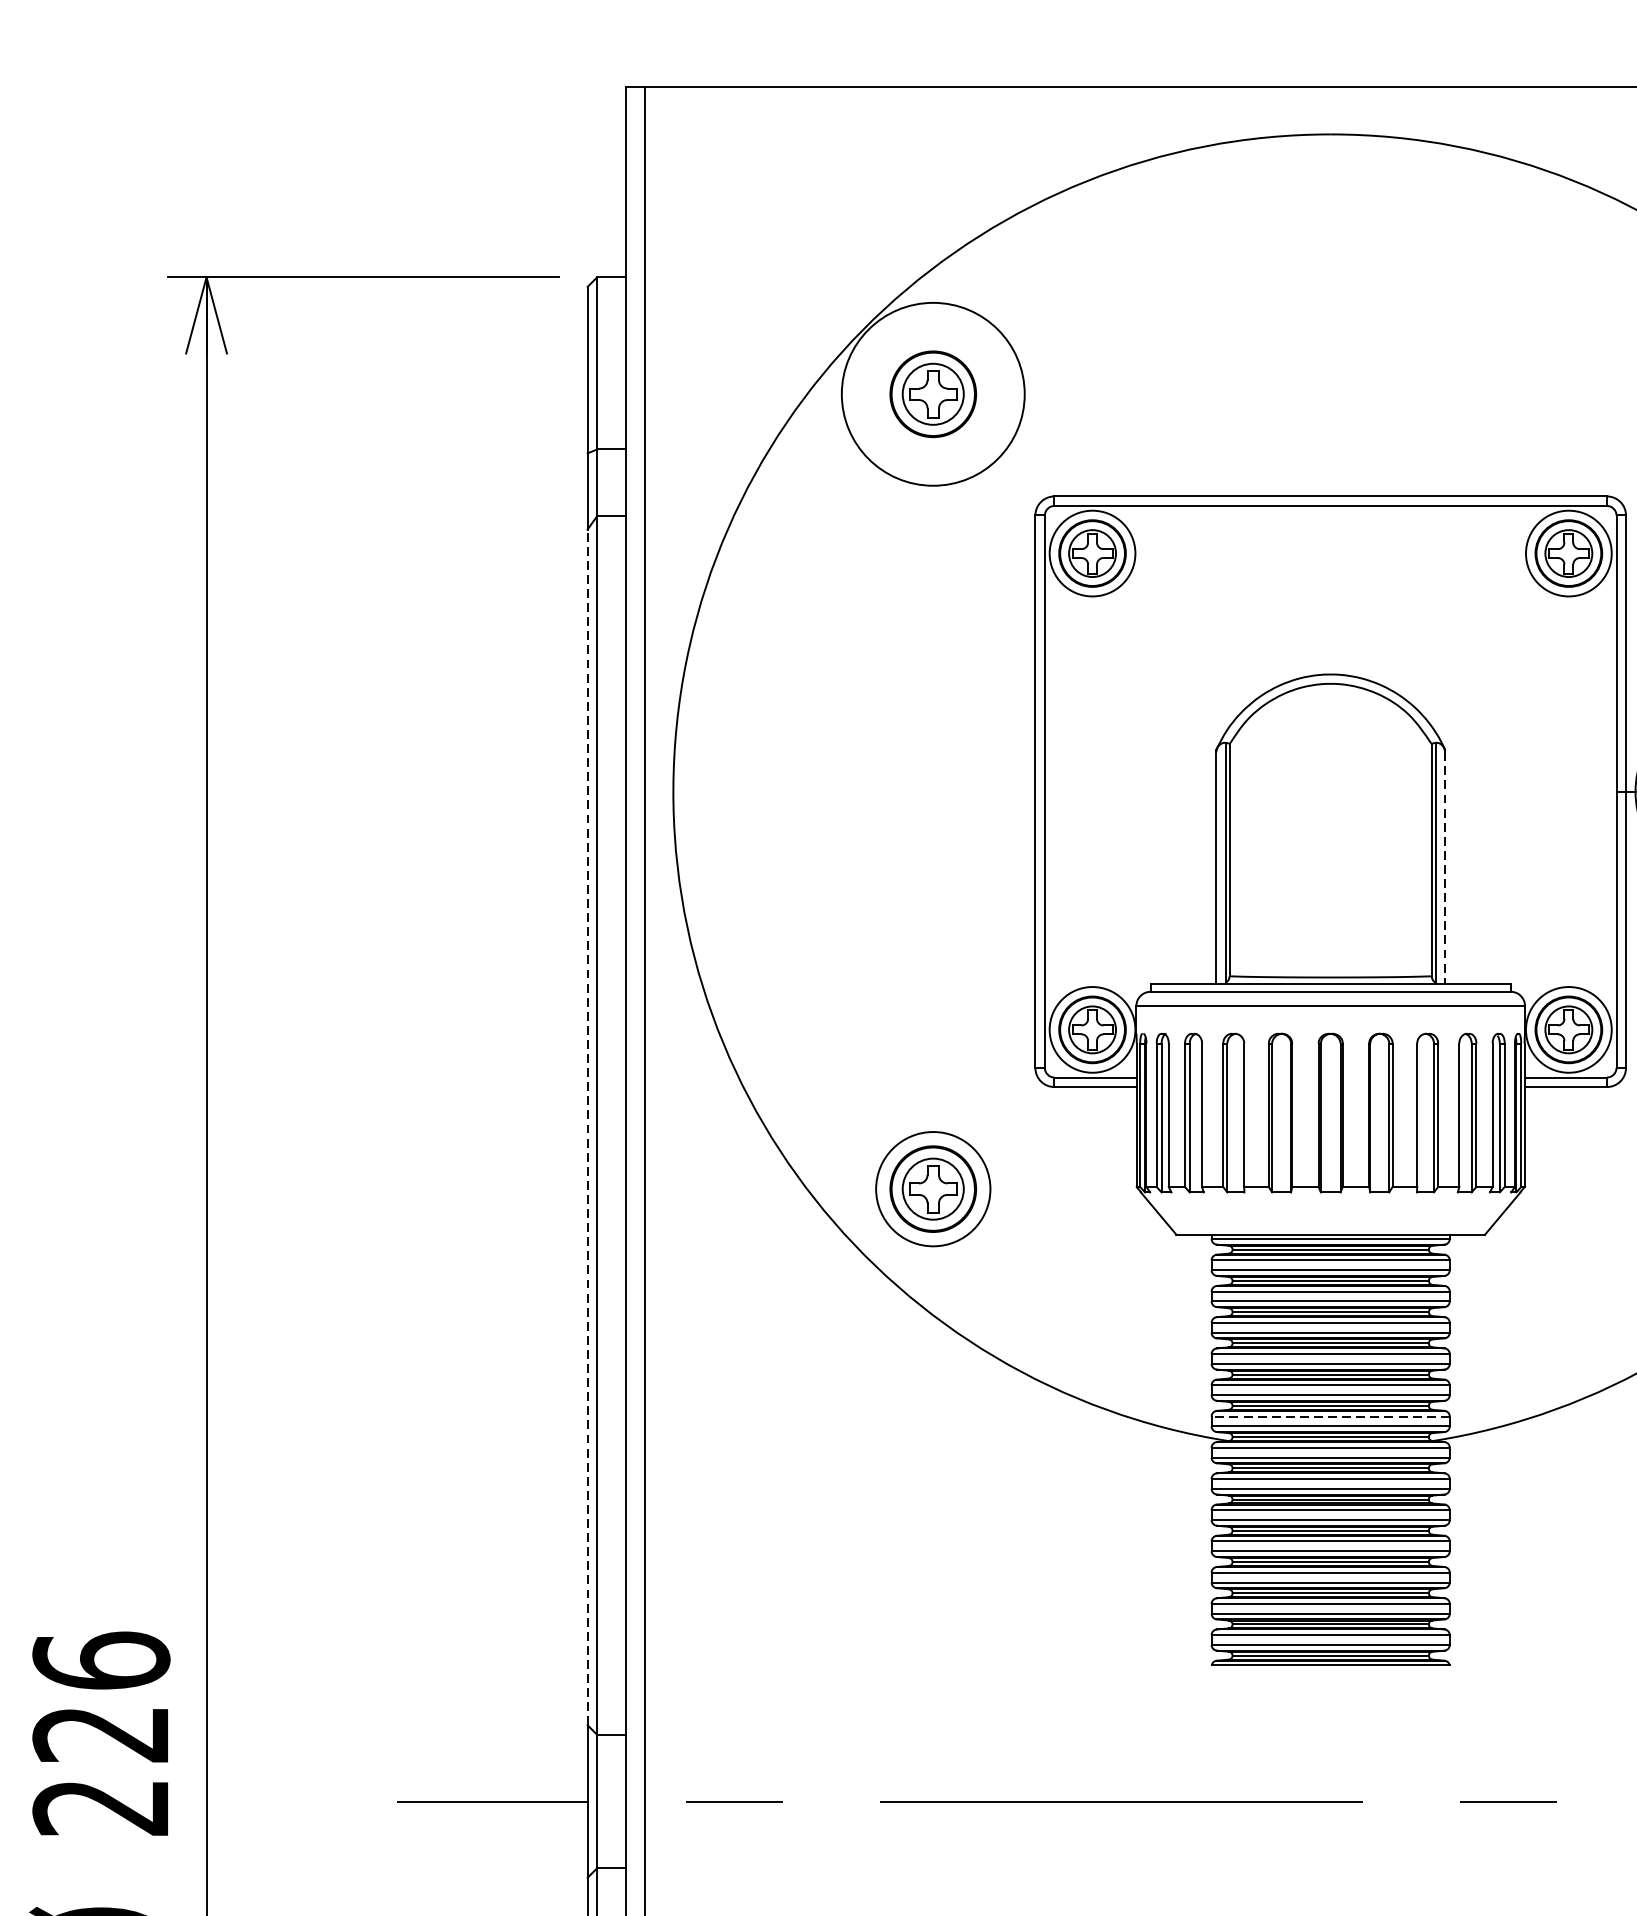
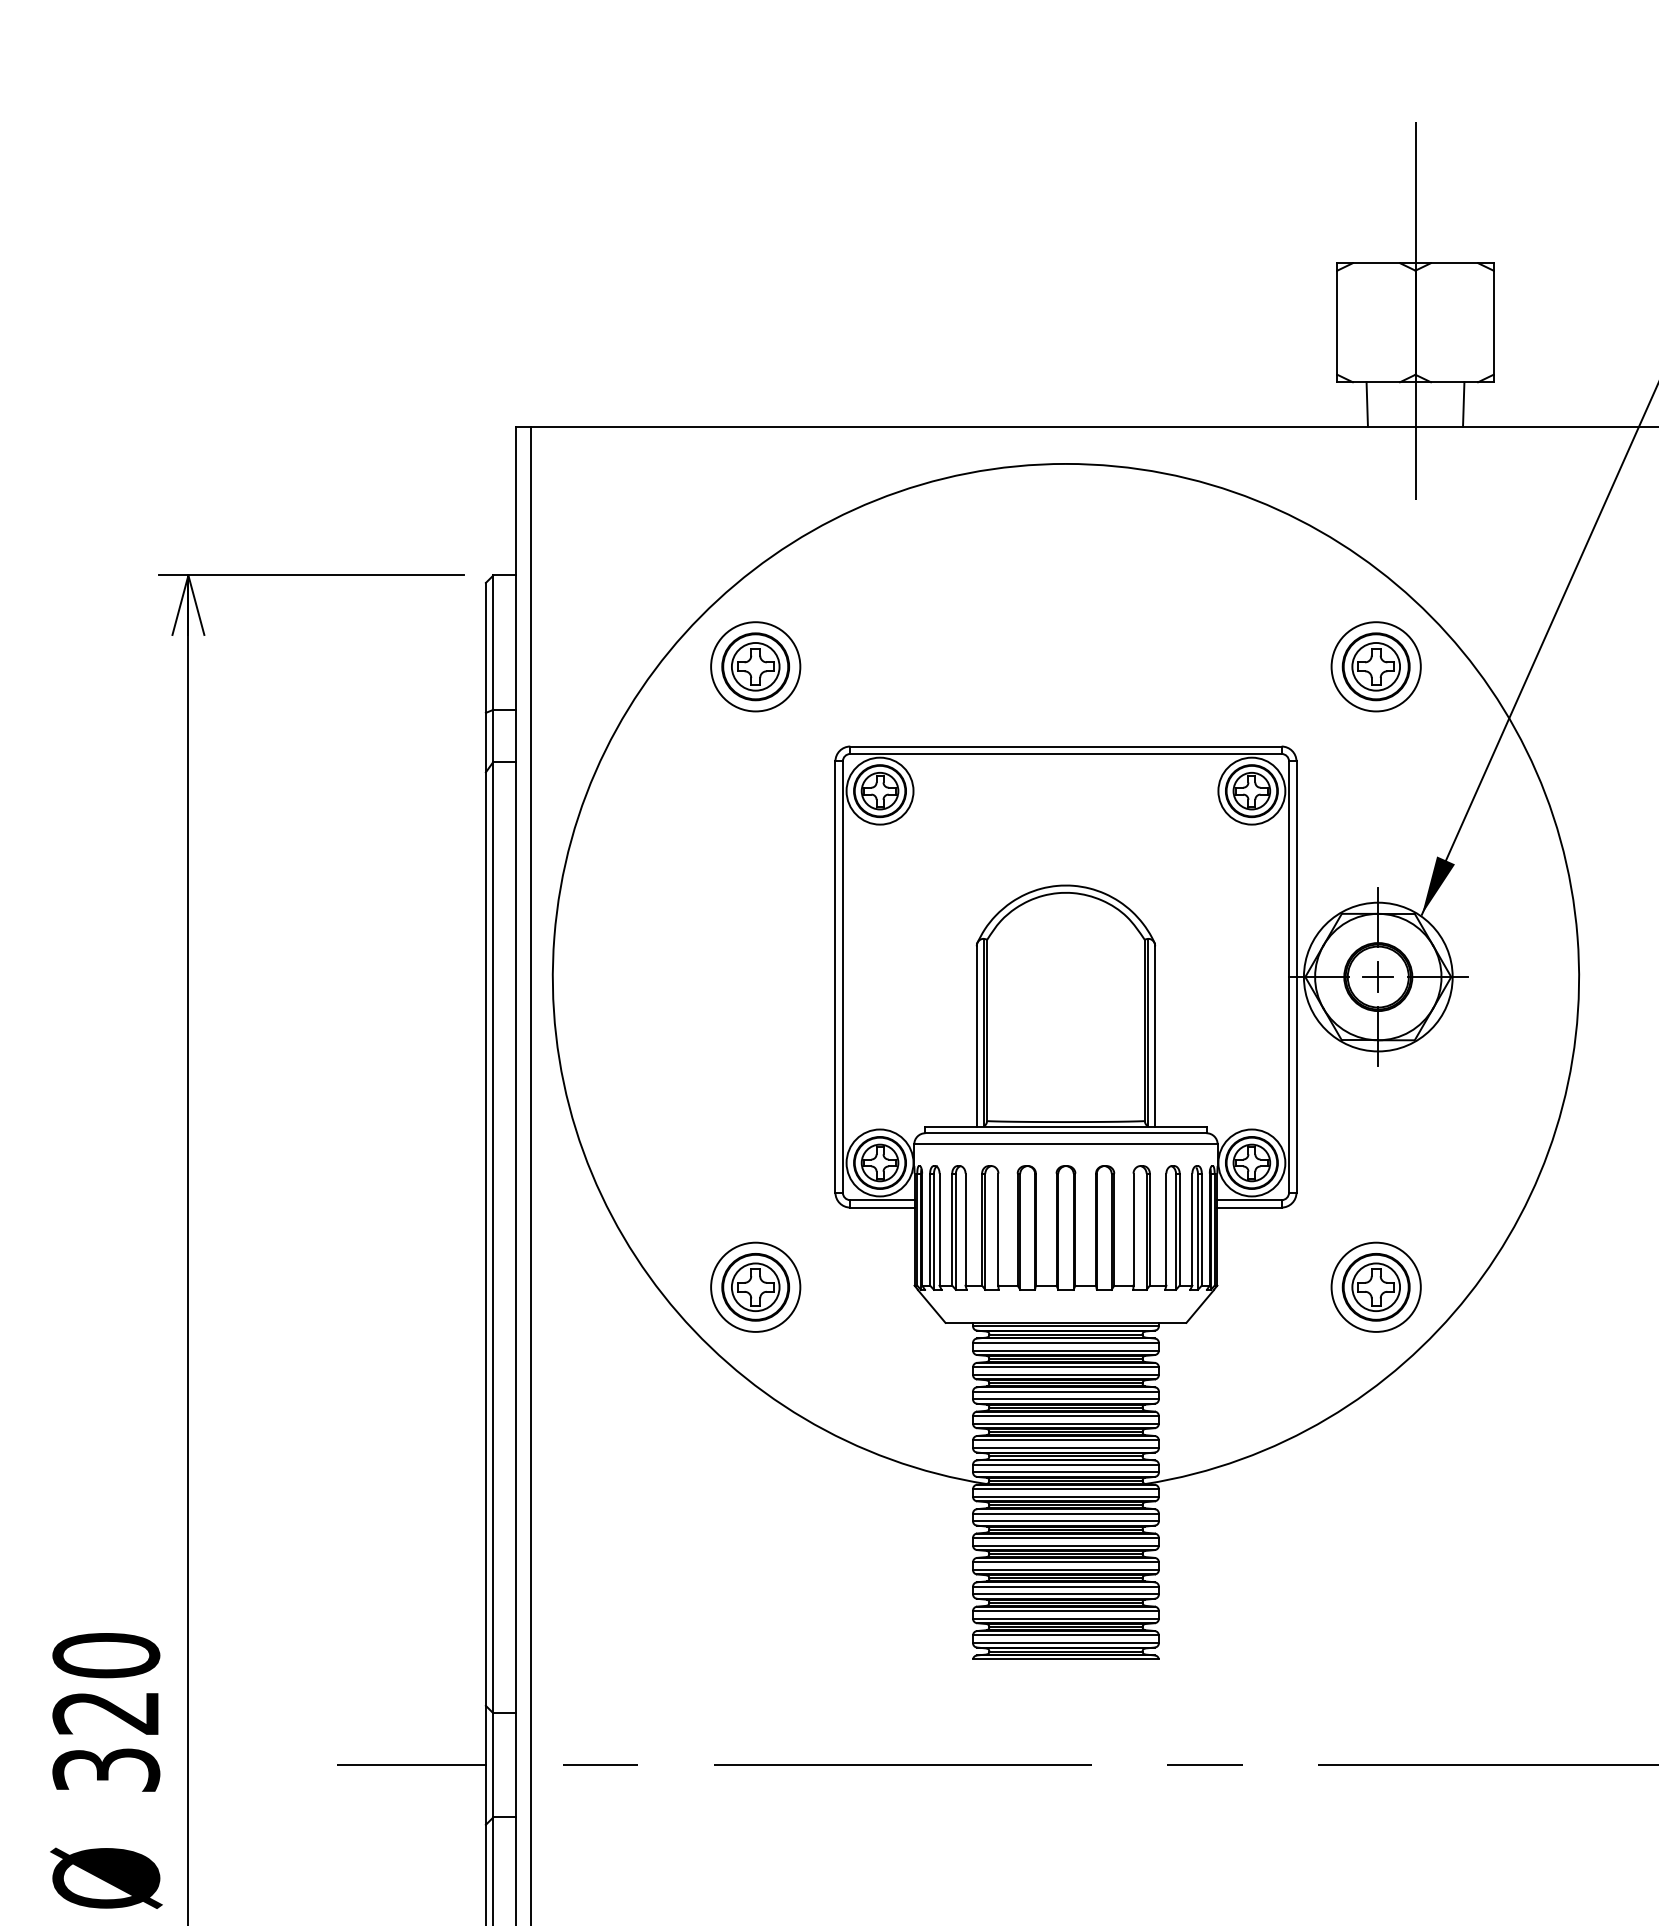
circle: (932, 393) -> (755, 666), size x0.62
line: (1445, 867) -> (1155, 1036), dashed -> solid
line: (587, 1127) -> (485, 1239), dashed -> solid
line: (1330, 1416) -> (1065, 1464), dashed -> solid
text: (101, 1732) -> (106, 1711), 226 -> 320

